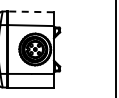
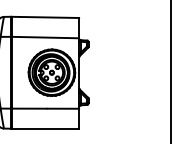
line: (30, 11) -> (44, 16), dashed -> solid

